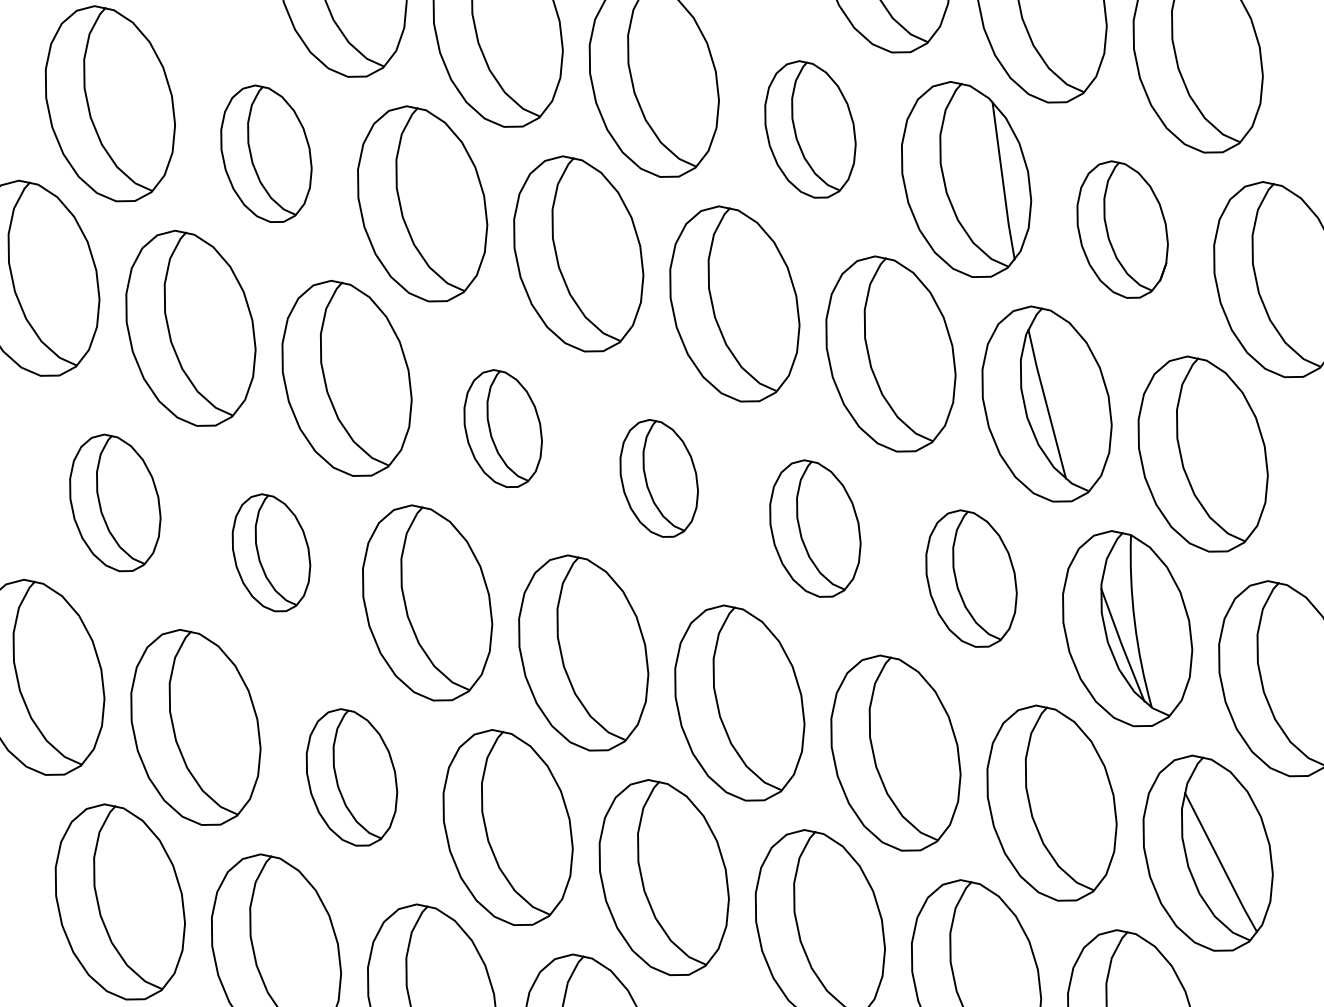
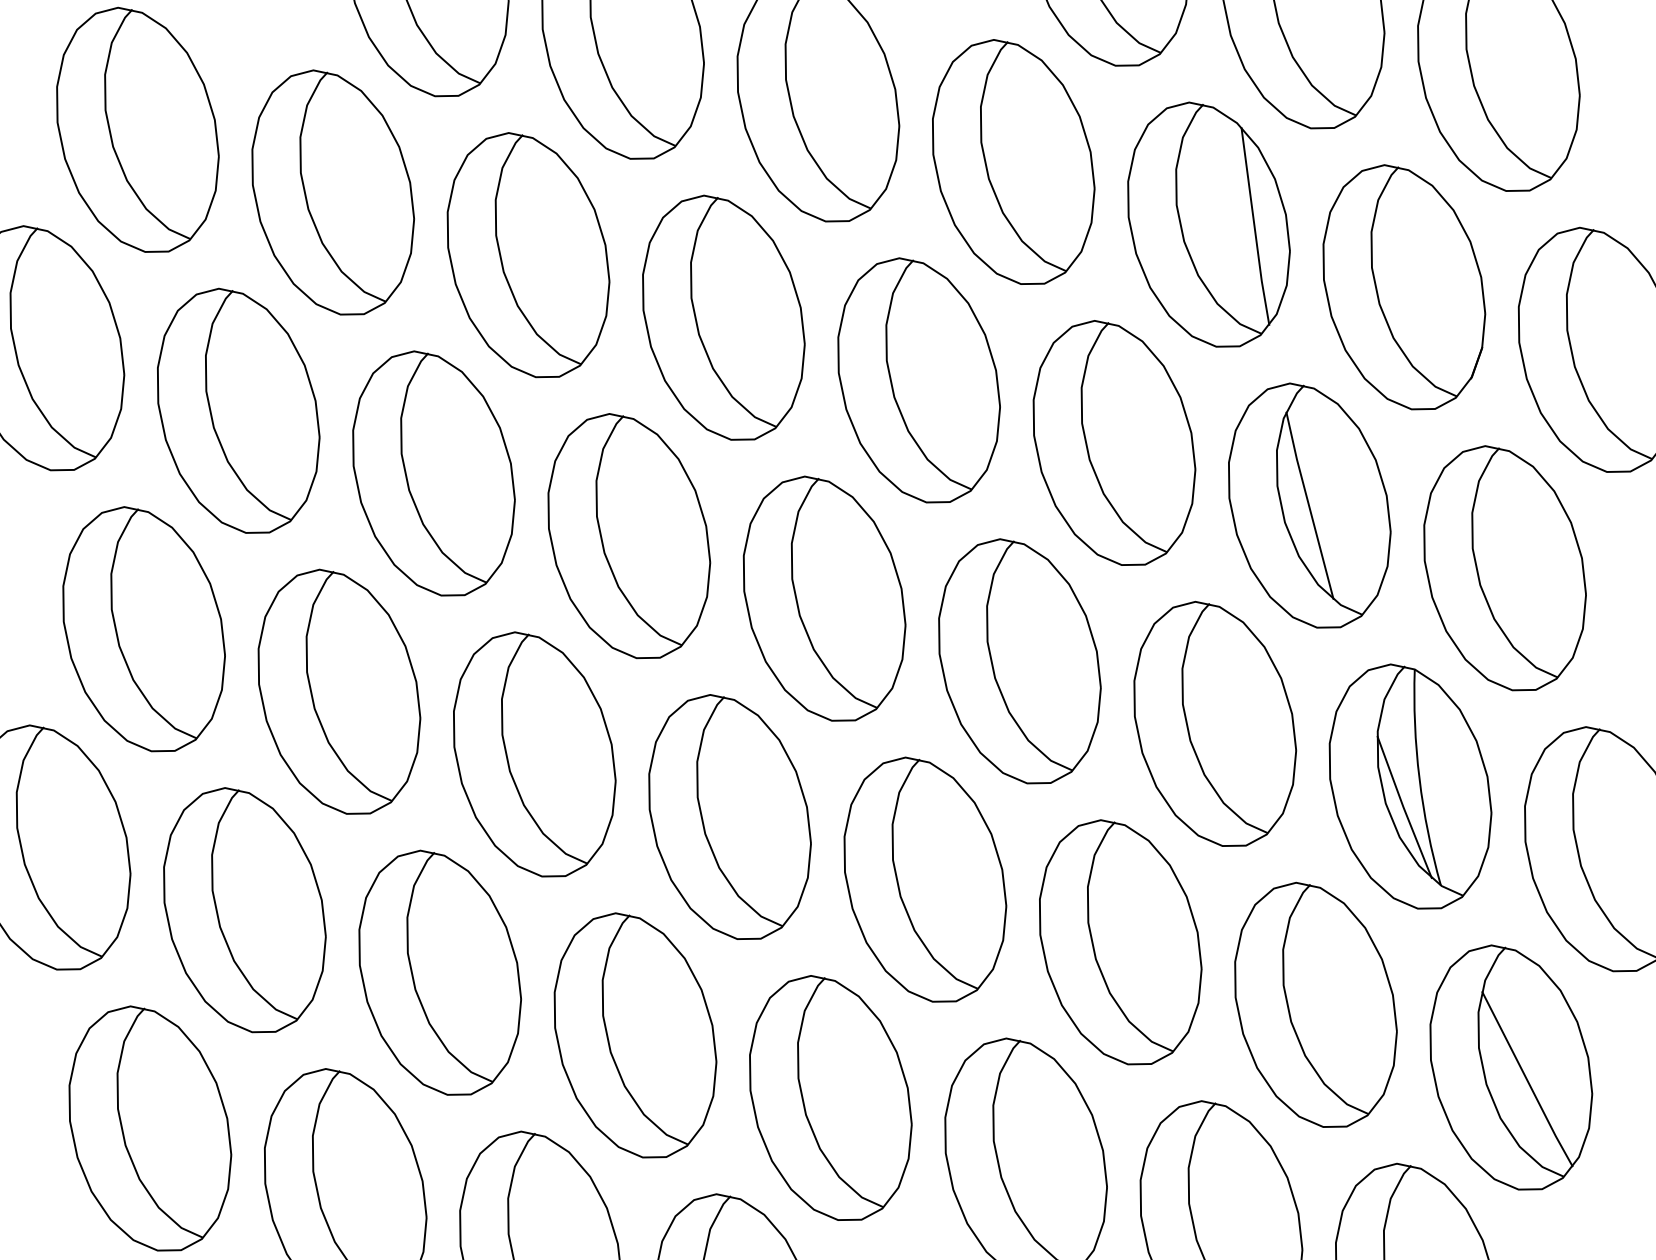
part: (810, 129) -> (1013, 161), size x1.43
part: (265, 153) -> (332, 192), size x1.43
part: (1122, 229) -> (1404, 287), size x1.43
part: (503, 428) -> (629, 536), size x1.67
part: (659, 478) -> (824, 598), size x1.67
part: (114, 503) -> (143, 629), size x1.43
part: (815, 528) -> (1019, 661), size x1.43
part: (271, 552) -> (339, 691), size x1.67
part: (971, 578) -> (1215, 723), size x1.43
part: (351, 777) -> (439, 972), size x1.43

